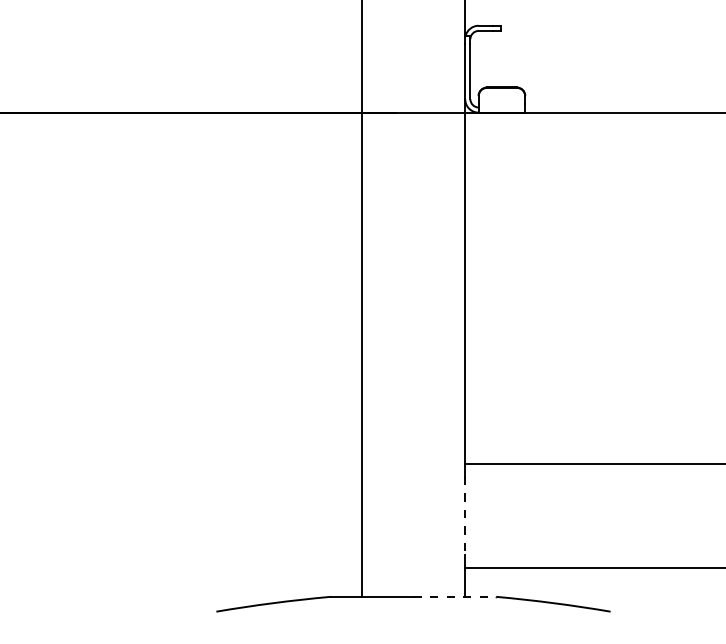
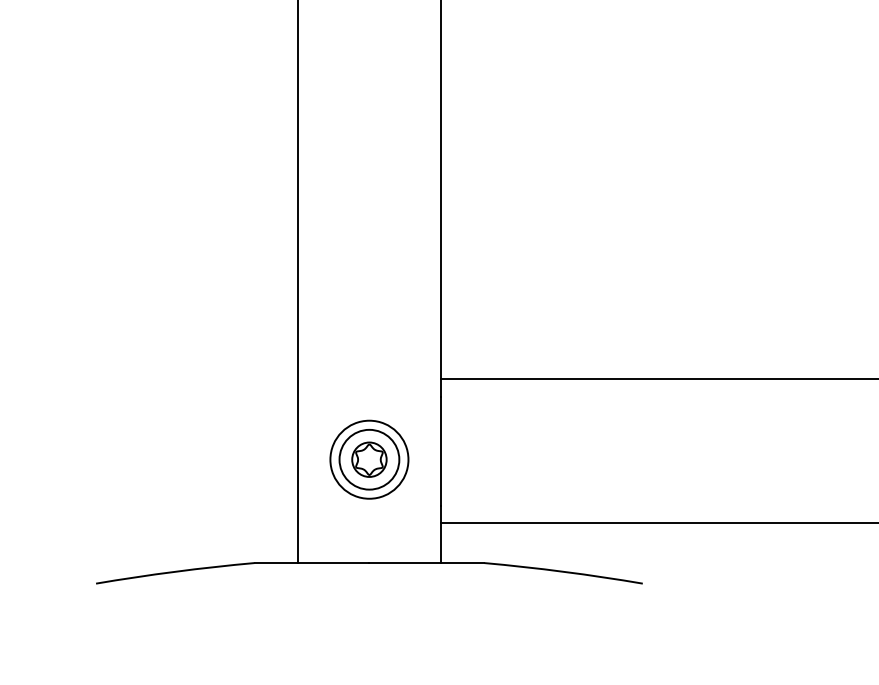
line: (465, 516) -> (441, 451), dashed -> solid
part: (413, 522) -> (369, 459), added
line: (455, 596) -> (427, 562), dashed -> solid

